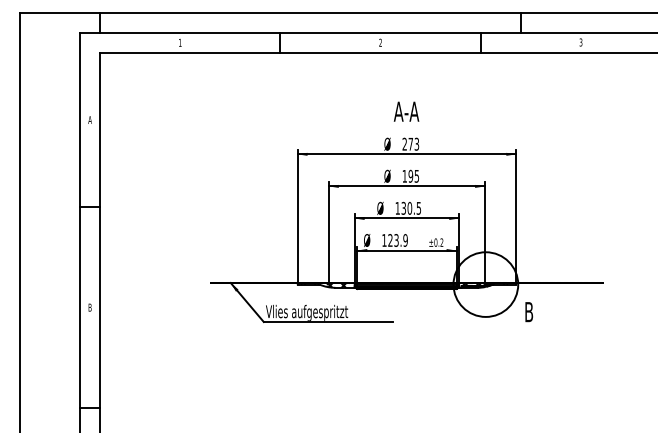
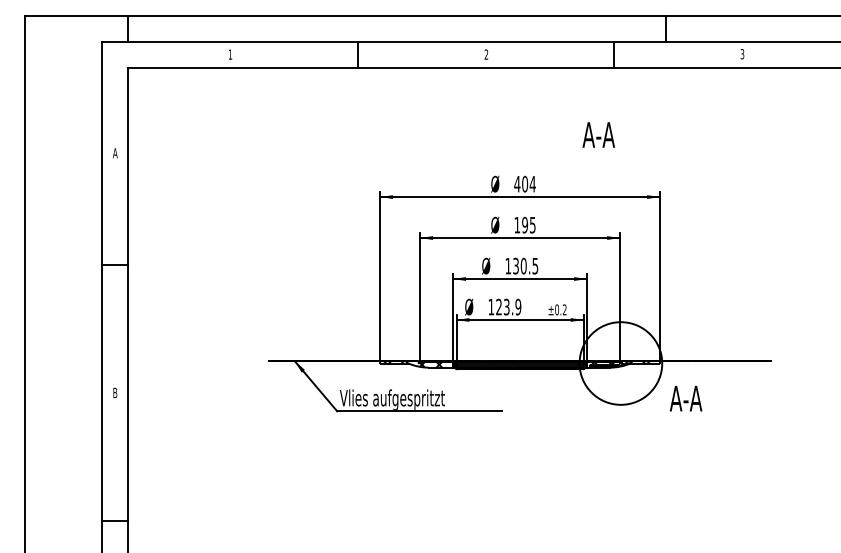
text: (406, 111) -> (598, 134), moved
text: (410, 143) -> (524, 183), 273 -> 404
text: (536, 312) -> (685, 399), B -> A-A

